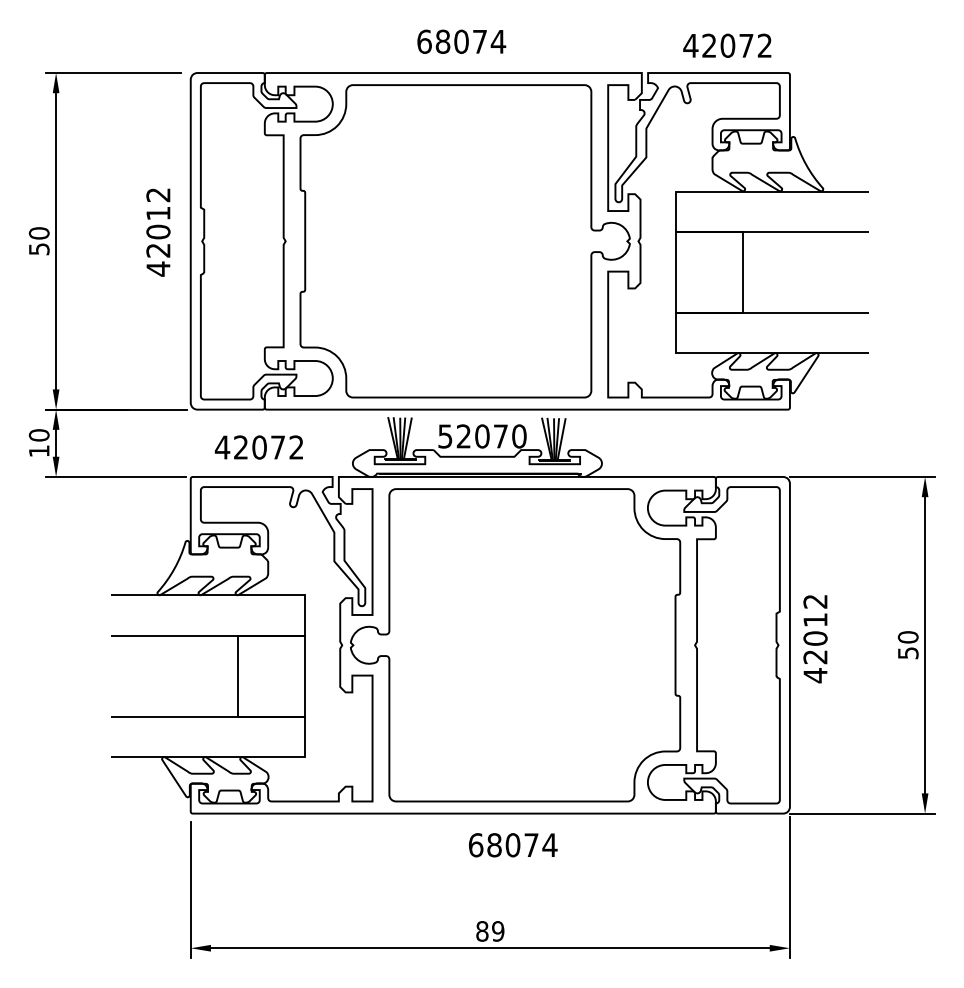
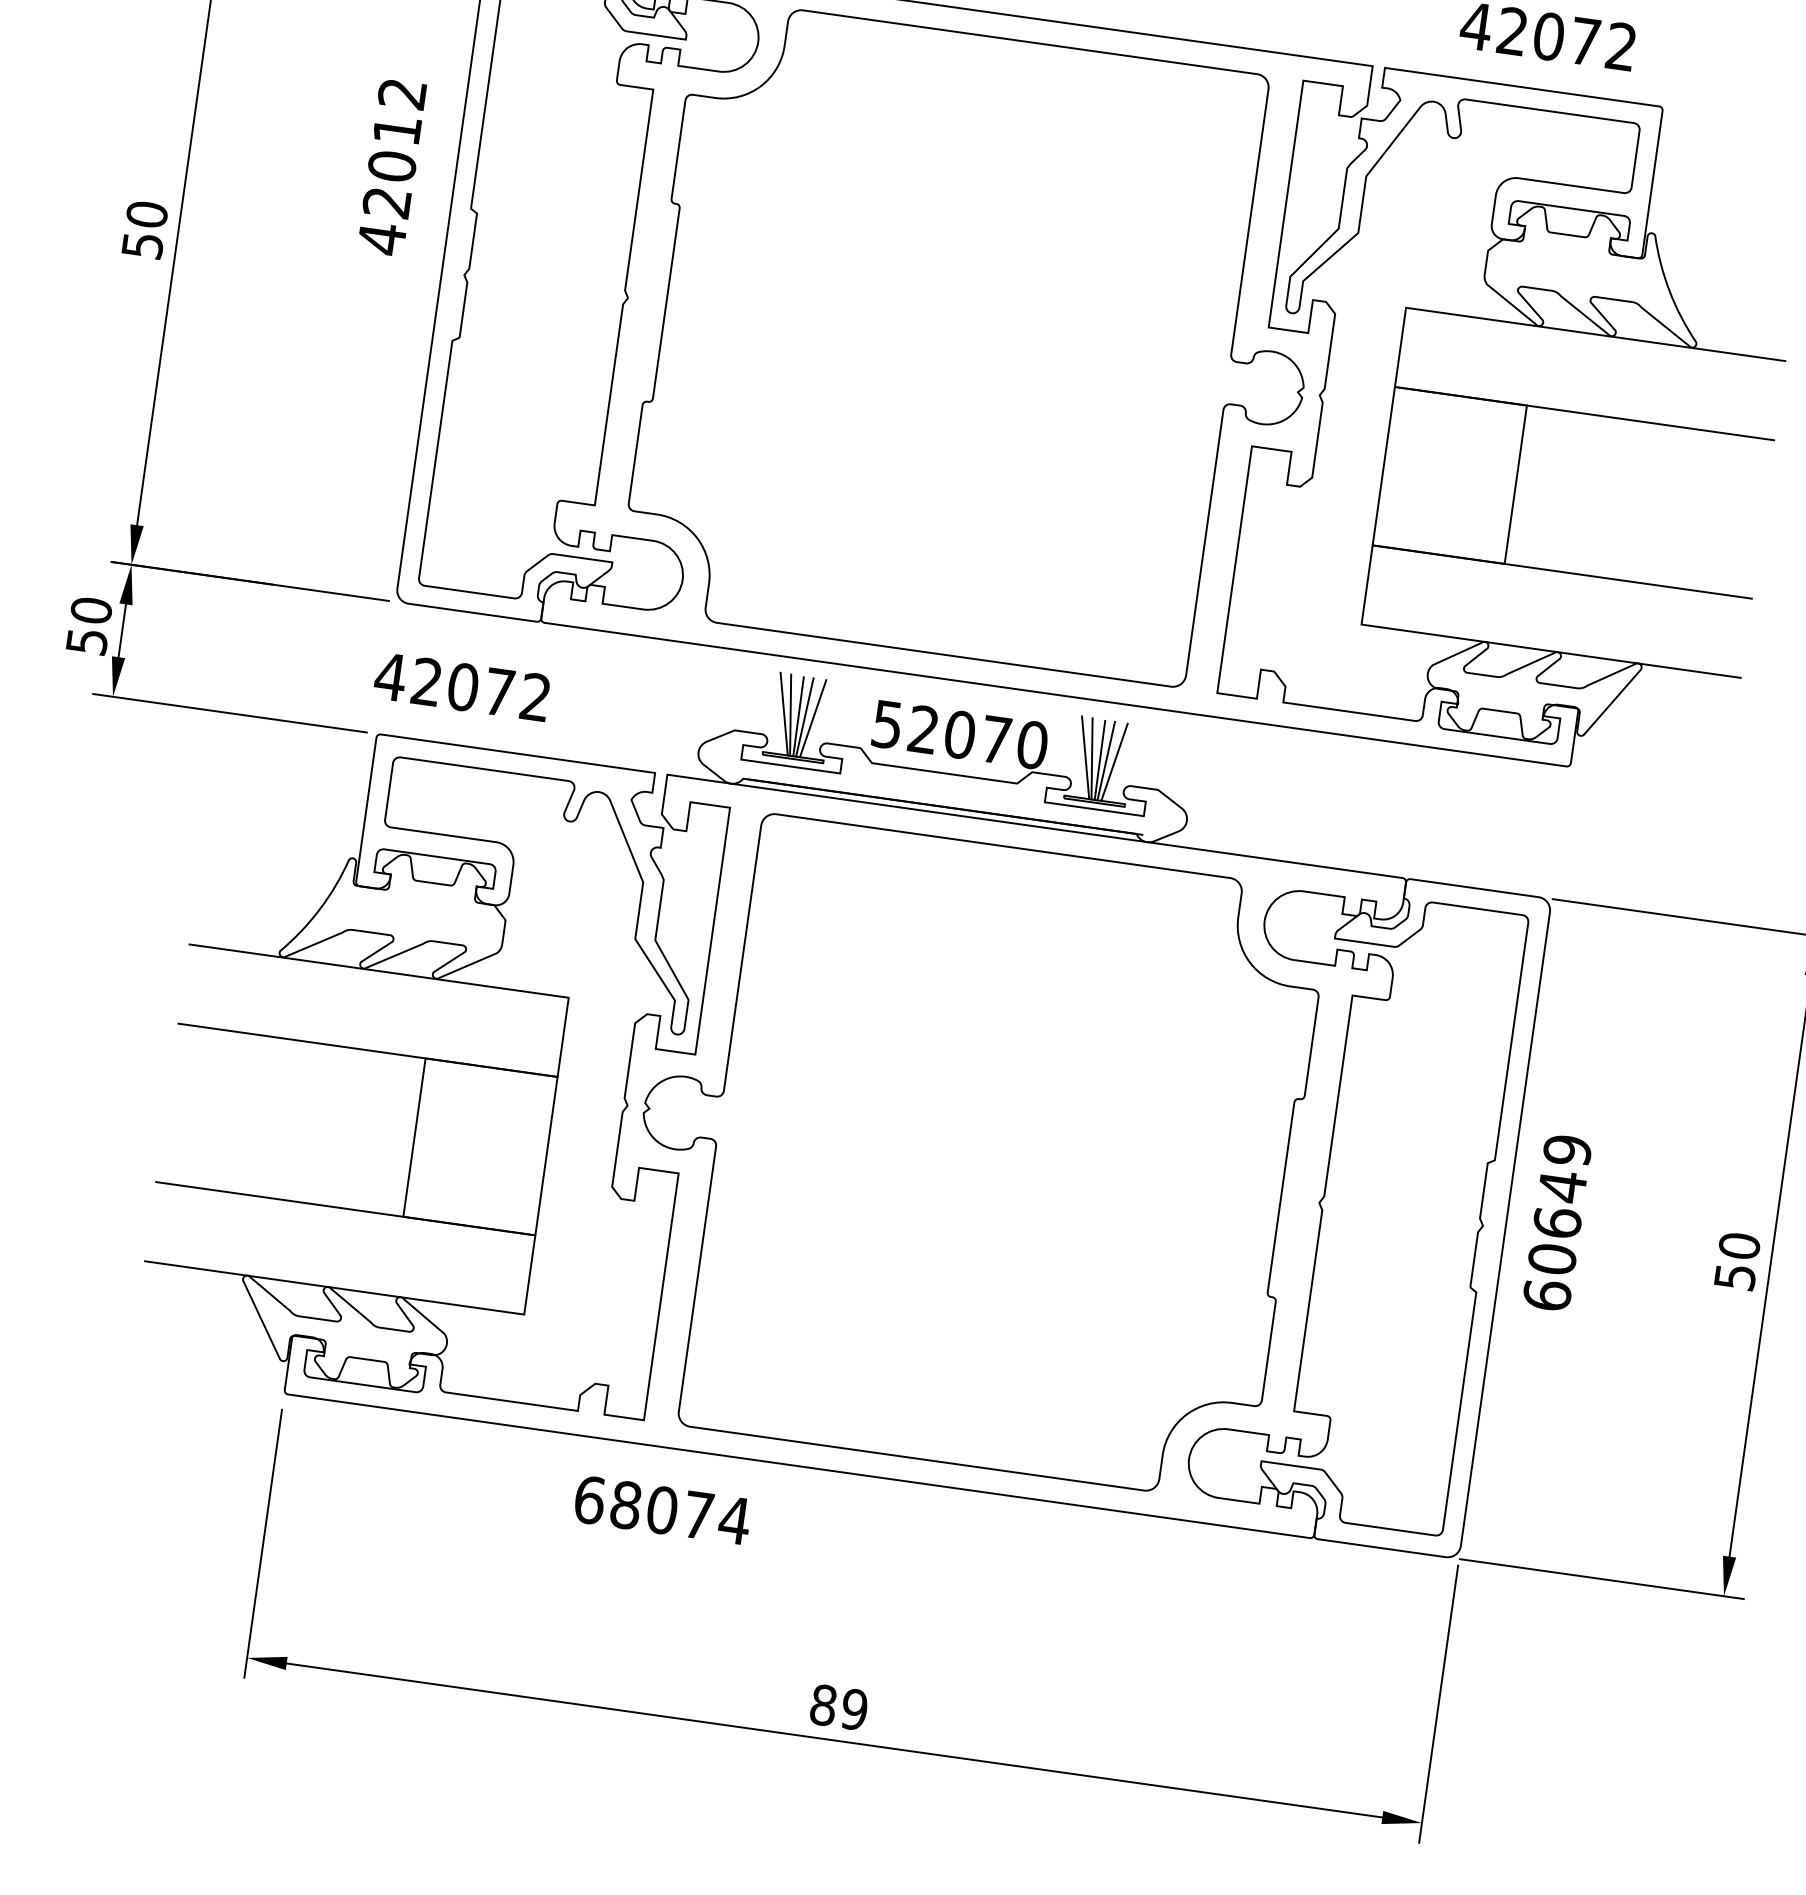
text: (158, 232) -> (392, 167), moved
text: (258, 447) -> (461, 686), moved
text: (39, 451) -> (87, 642), 10 -> 50
text: (815, 638) -> (1557, 1222), 42012 -> 60649
text: (513, 845) -> (663, 1510), moved

